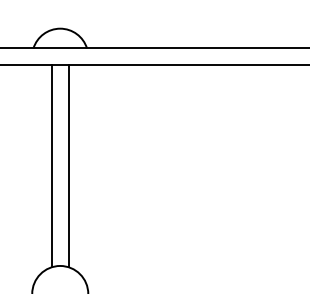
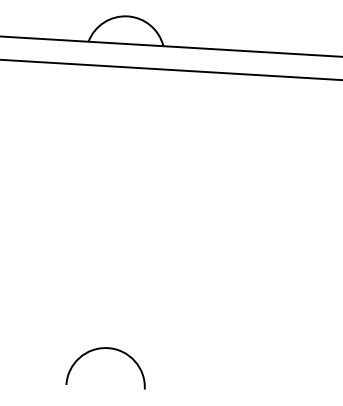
line: (51, 166) -> (103, 208), removed
line: (68, 166) -> (127, 209), removed

